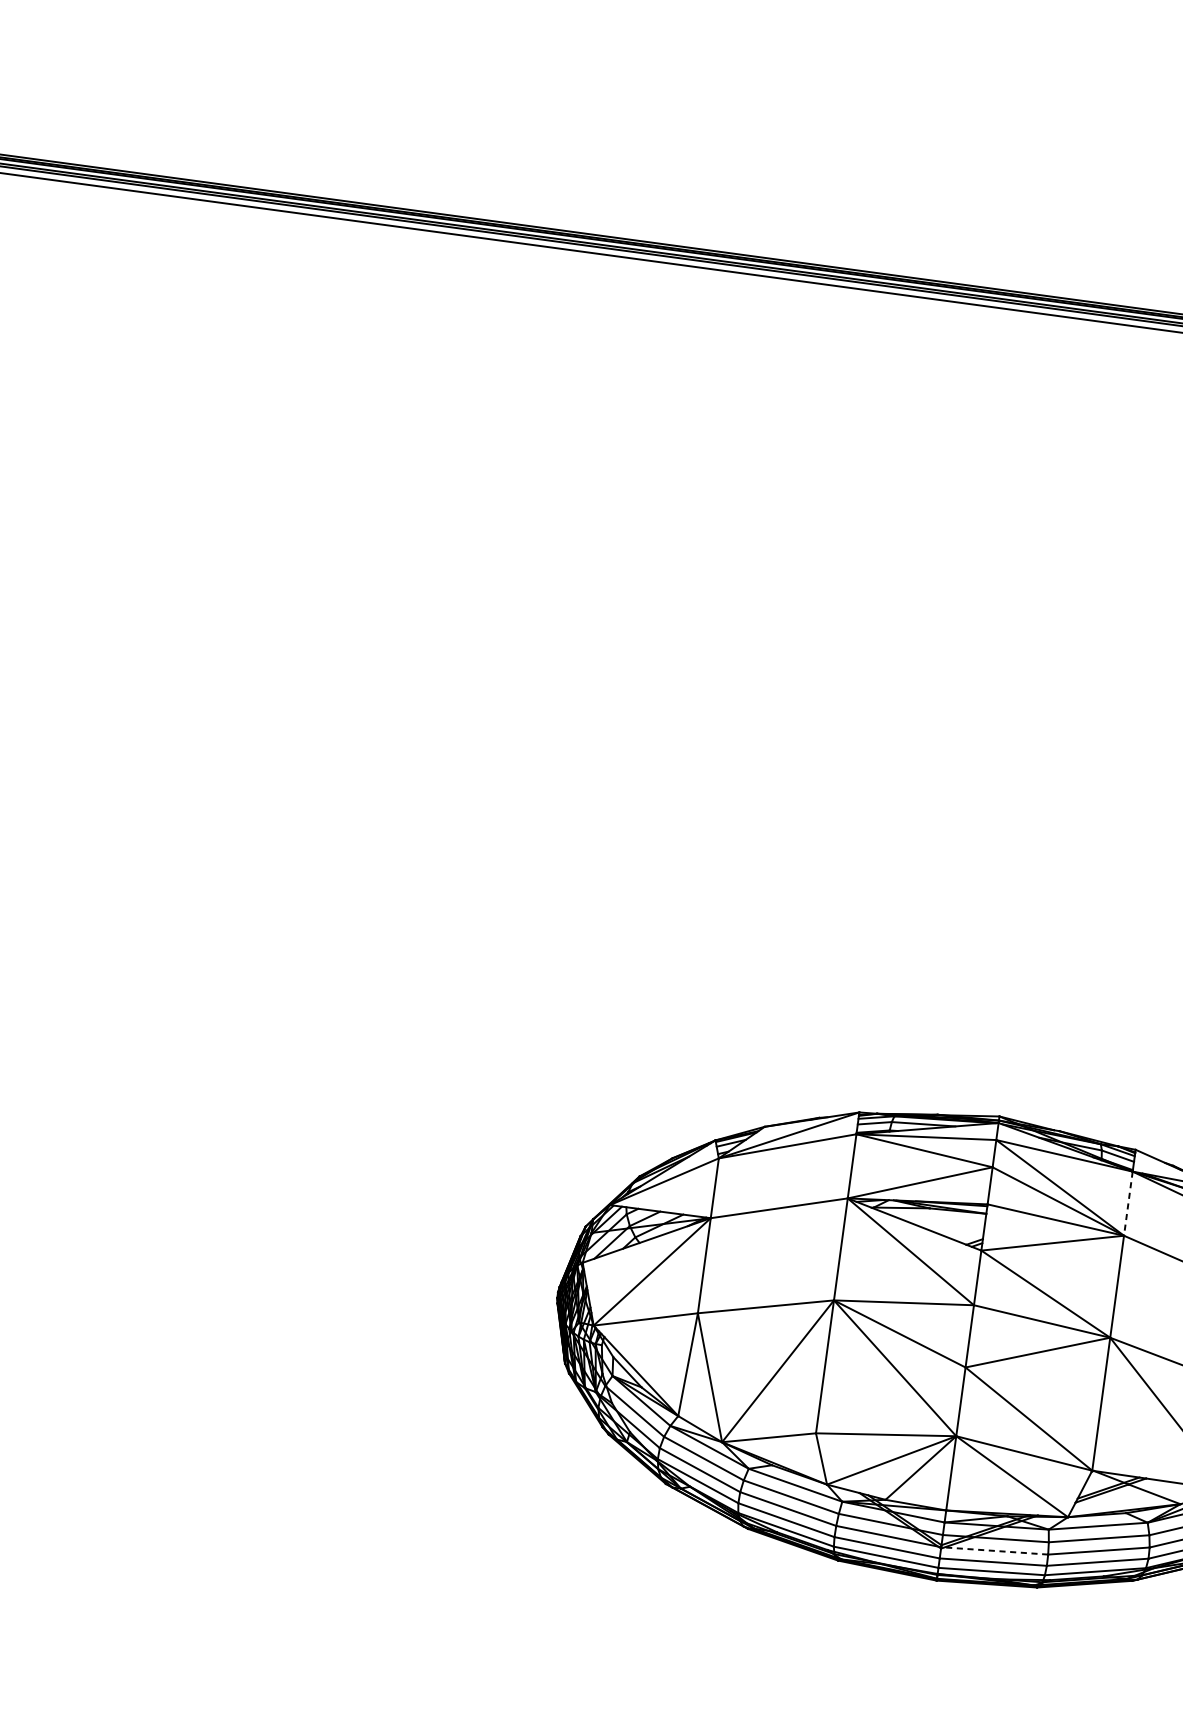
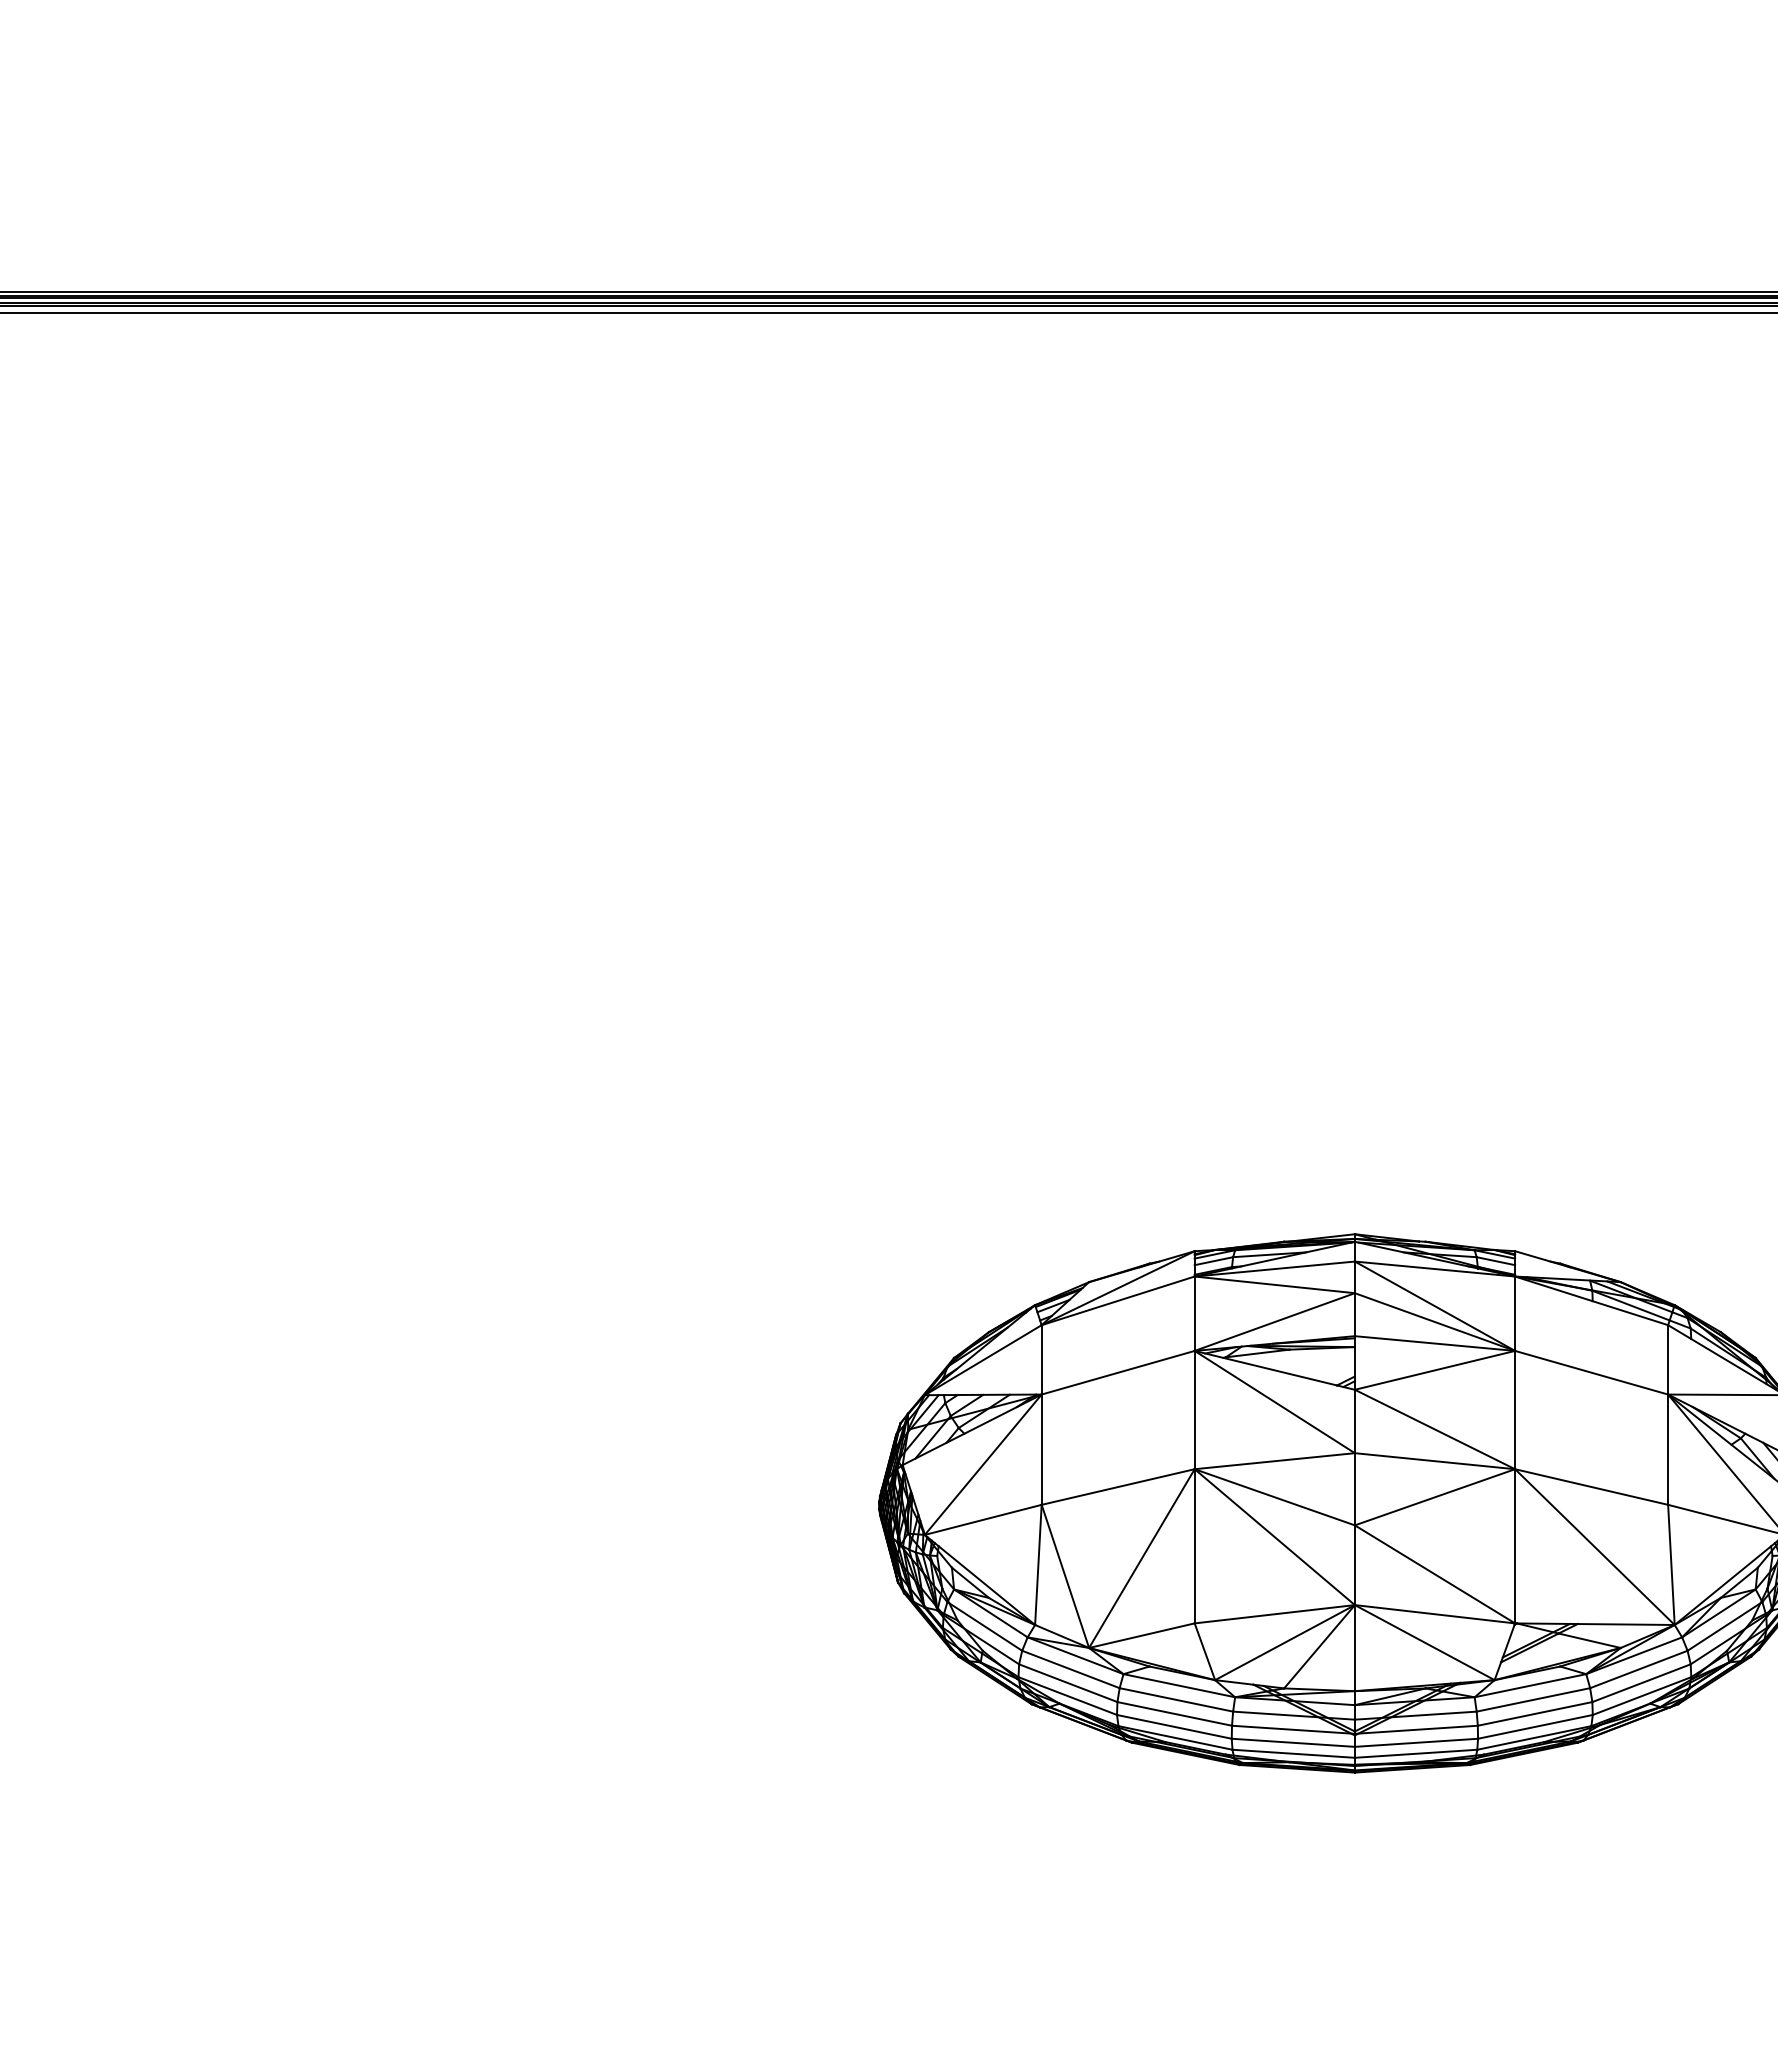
line: (1128, 1204) -> (1515, 1314), dashed -> solid
line: (994, 1550) -> (1416, 1729), dashed -> solid

